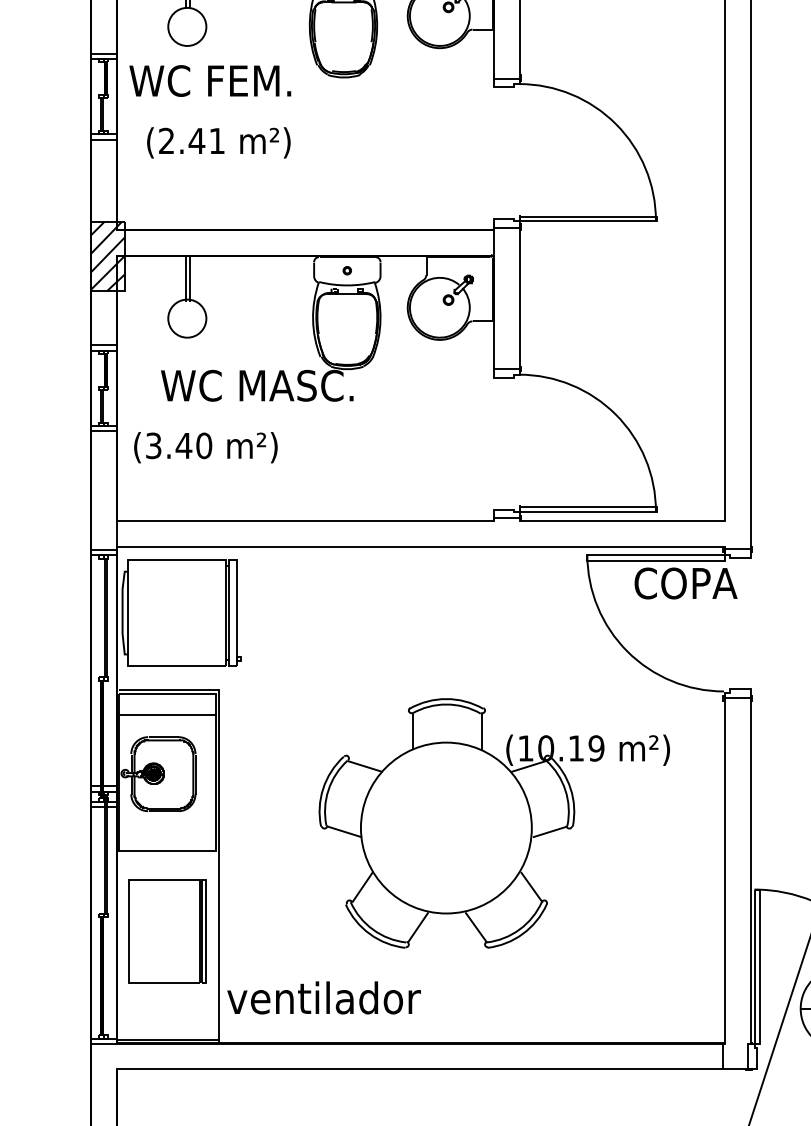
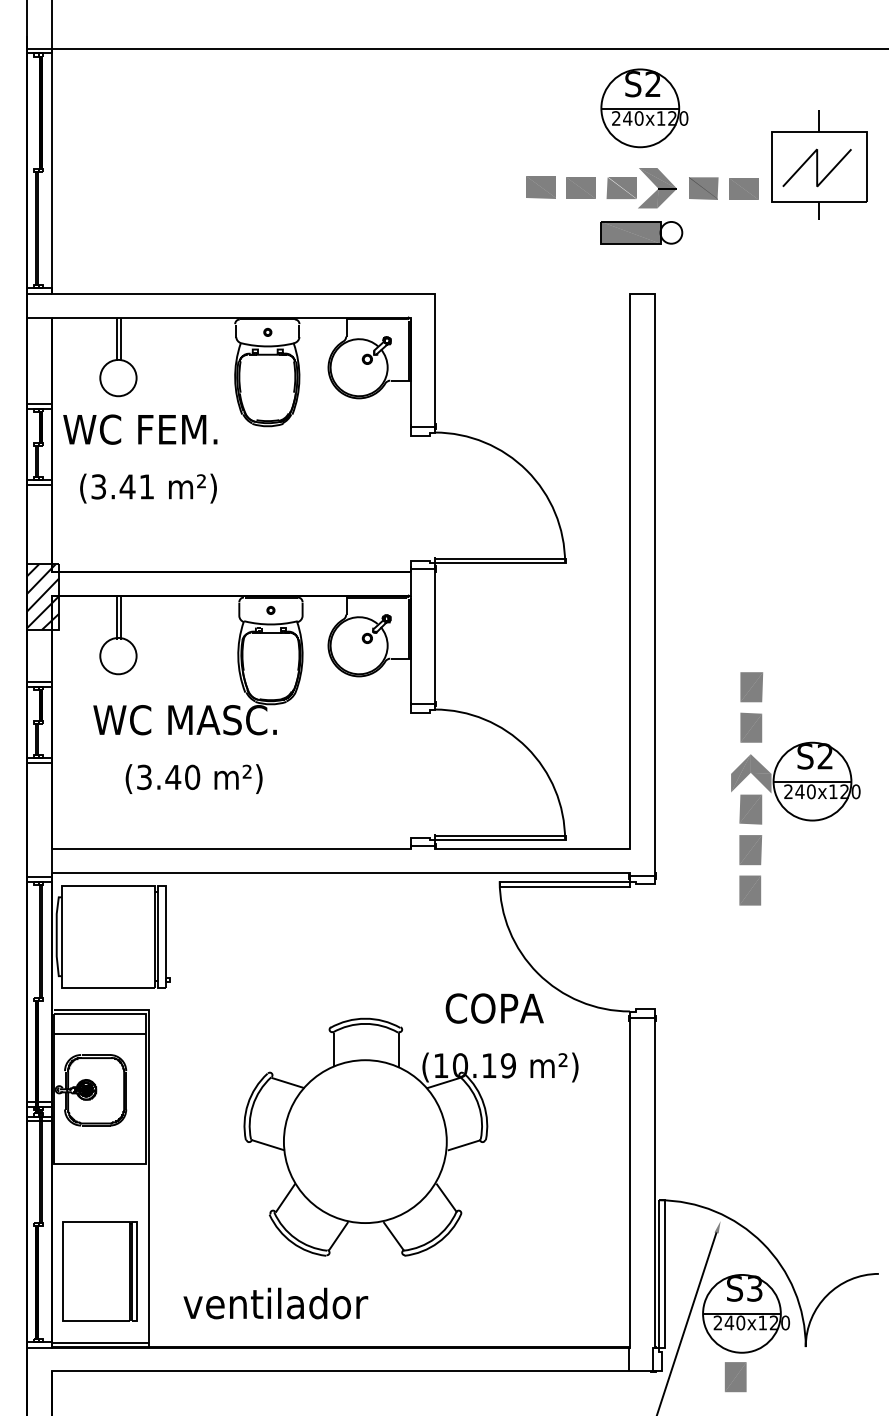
text: (166, 140) -> (98, 486), (2.41 -> (3.41
text: (205, 447) -> (193, 778), moved
text: (685, 583) -> (494, 1008), moved
part: (167, 931) -> (99, 1271), moved
text: (323, 997) -> (275, 1303), moved

